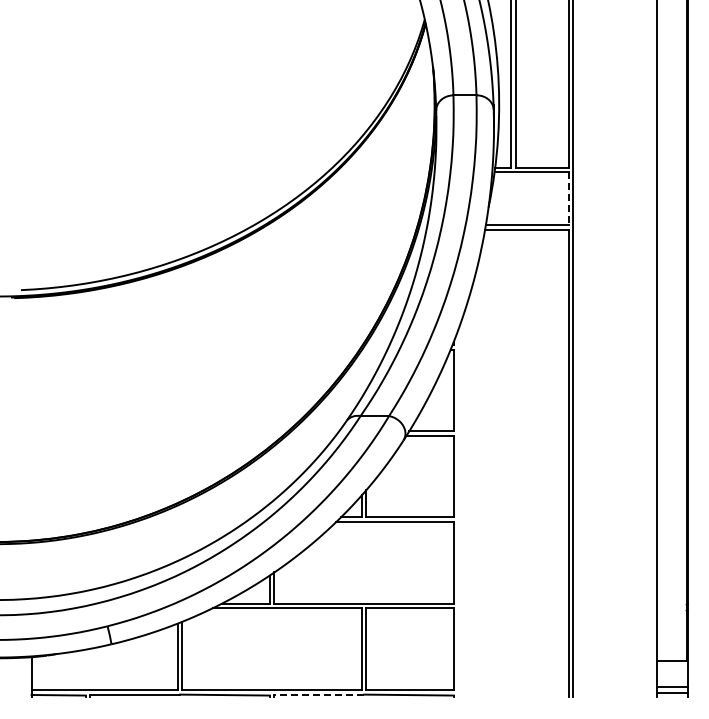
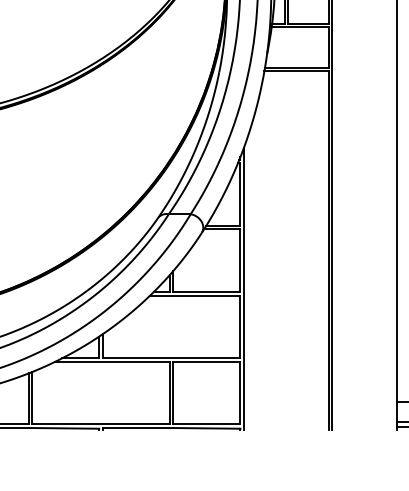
line: (568, 199) -> (328, 47), dashed -> solid
line: (458, 513) -> (244, 288), added
line: (319, 694) -> (137, 427), dashed -> solid

